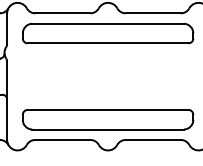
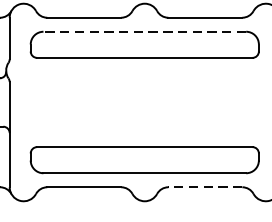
line: (108, 23) -> (145, 31), solid -> dashed
line: (153, 139) -> (205, 186), solid -> dashed

